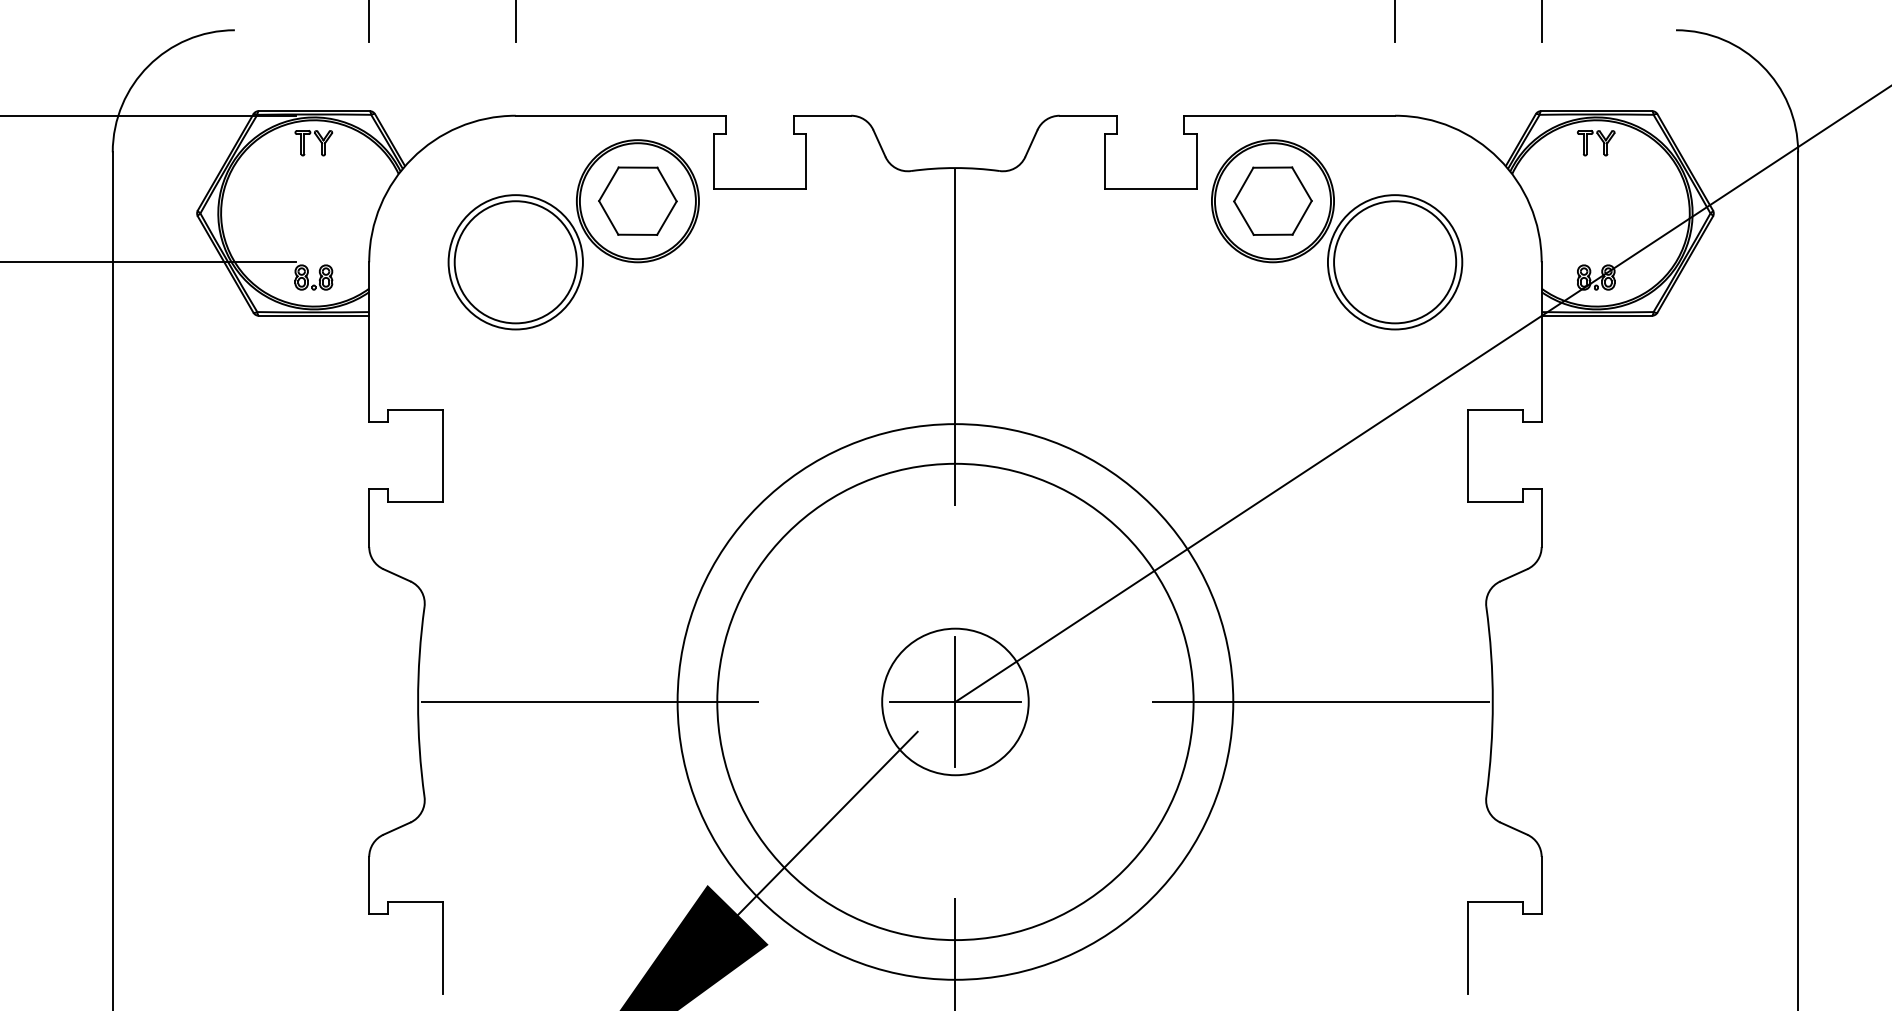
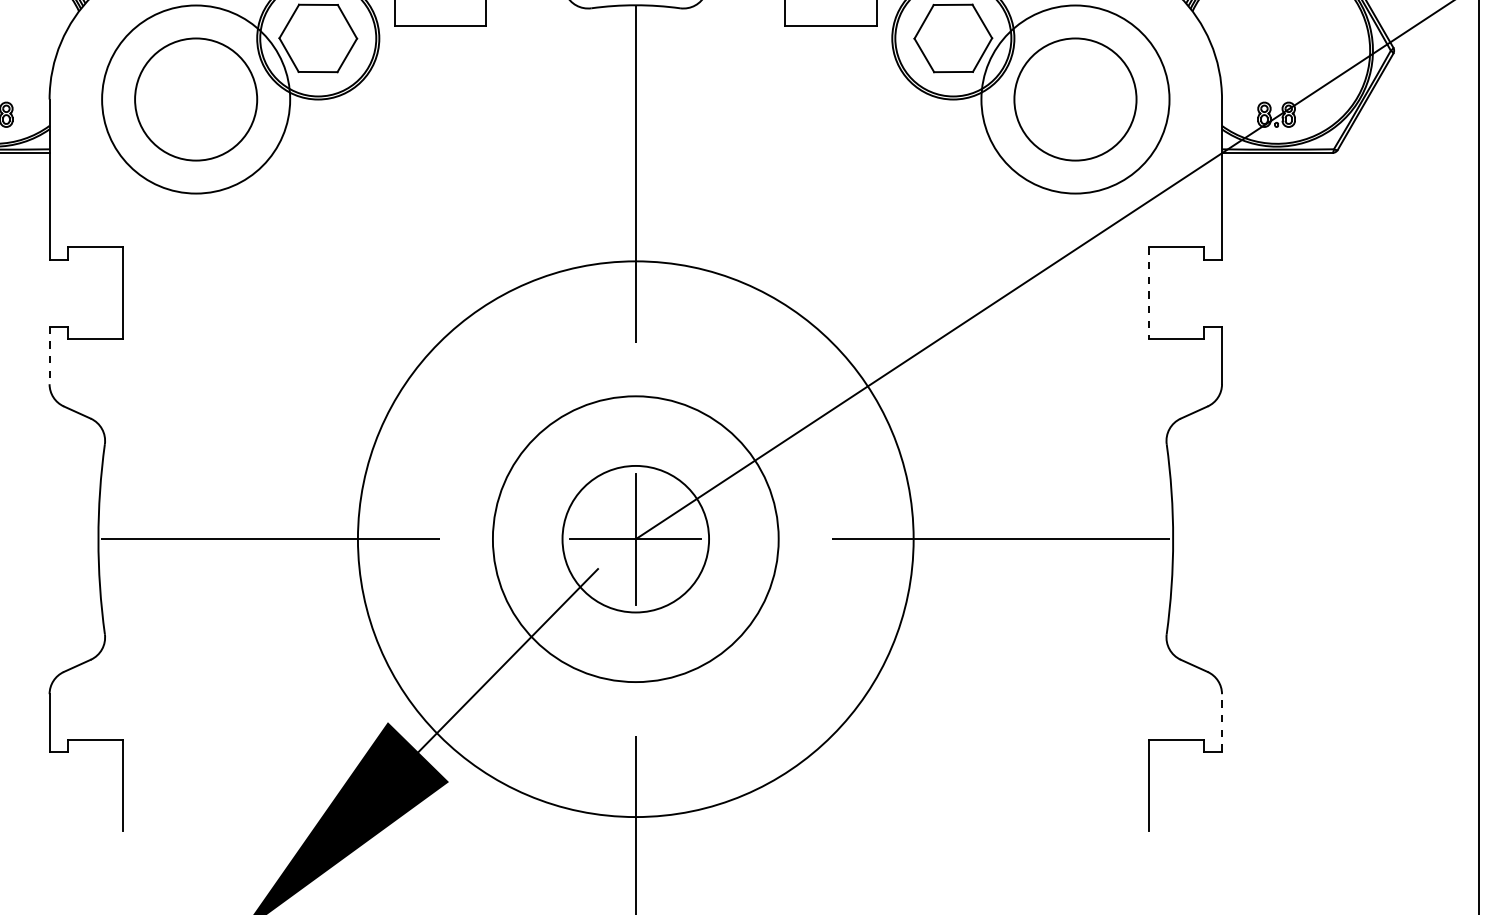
circle: (515, 262) -> (195, 99), size x1.4
circle: (1394, 262) -> (1074, 99), size x1.4
line: (1468, 455) -> (1148, 292), solid -> dashed
line: (369, 518) -> (49, 355), solid -> dashed
circle: (955, 701) -> (635, 538), size x0.6
line: (1541, 885) -> (1221, 722), solid -> dashed

